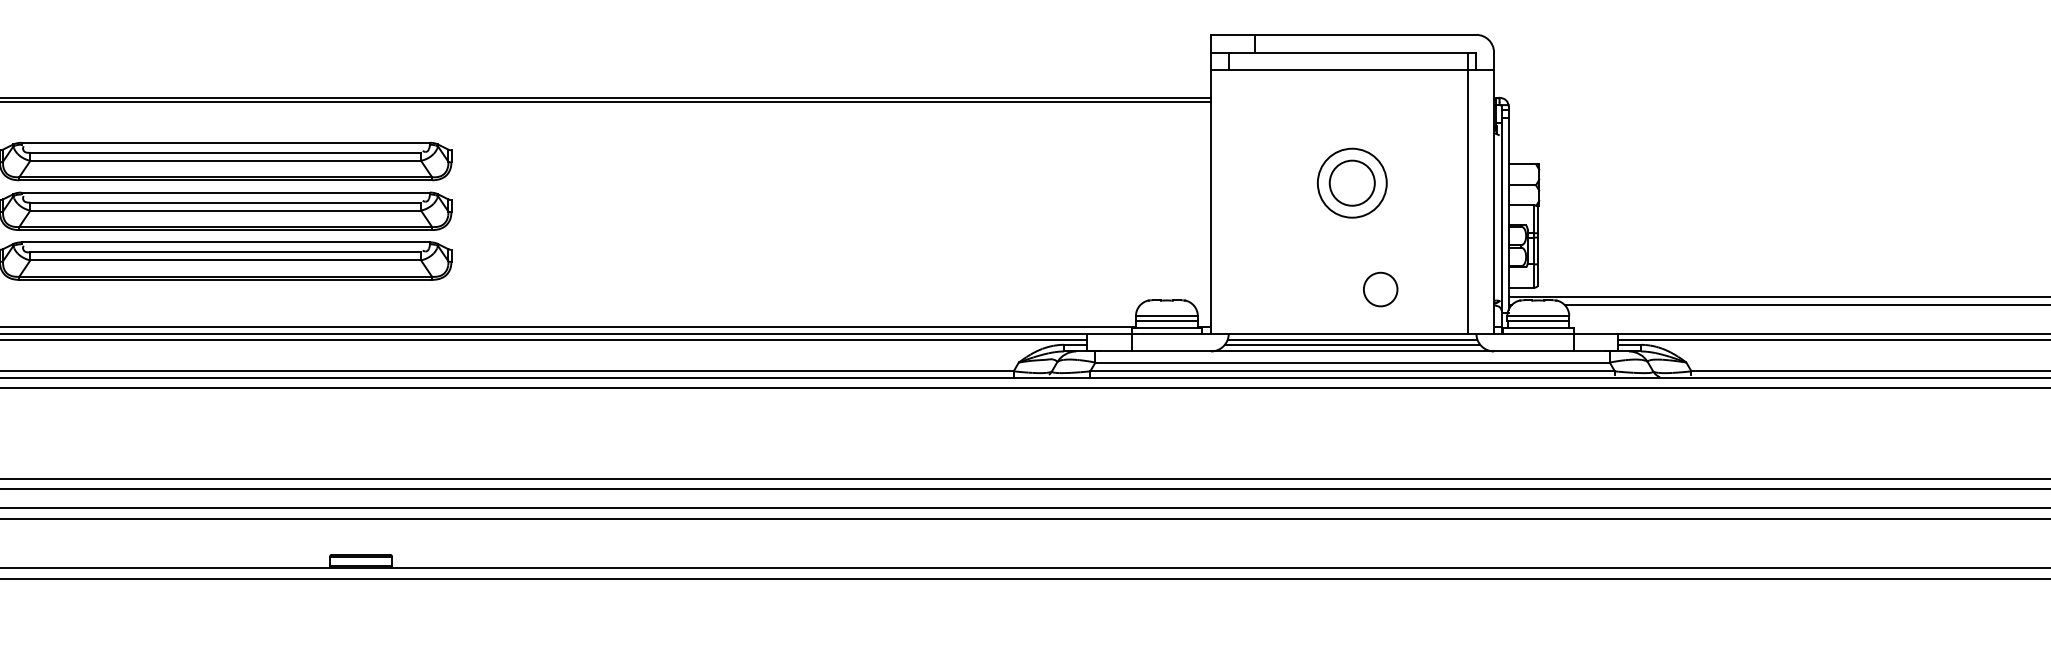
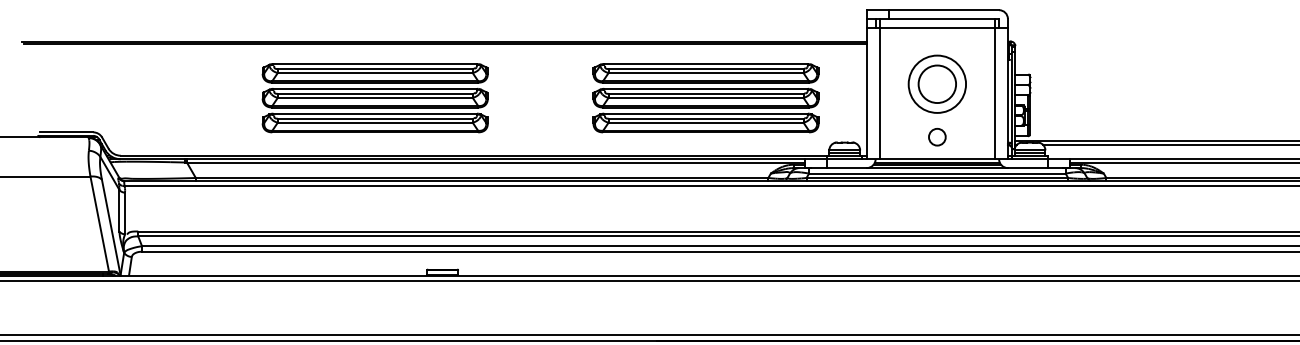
part: (1350, 181) -> (936, 83), size x1.67
line: (1238, 193) -> (880, 89), added
part: (887, 211) -> (705, 98), added
circle: (1380, 290) -> (937, 137), moved

